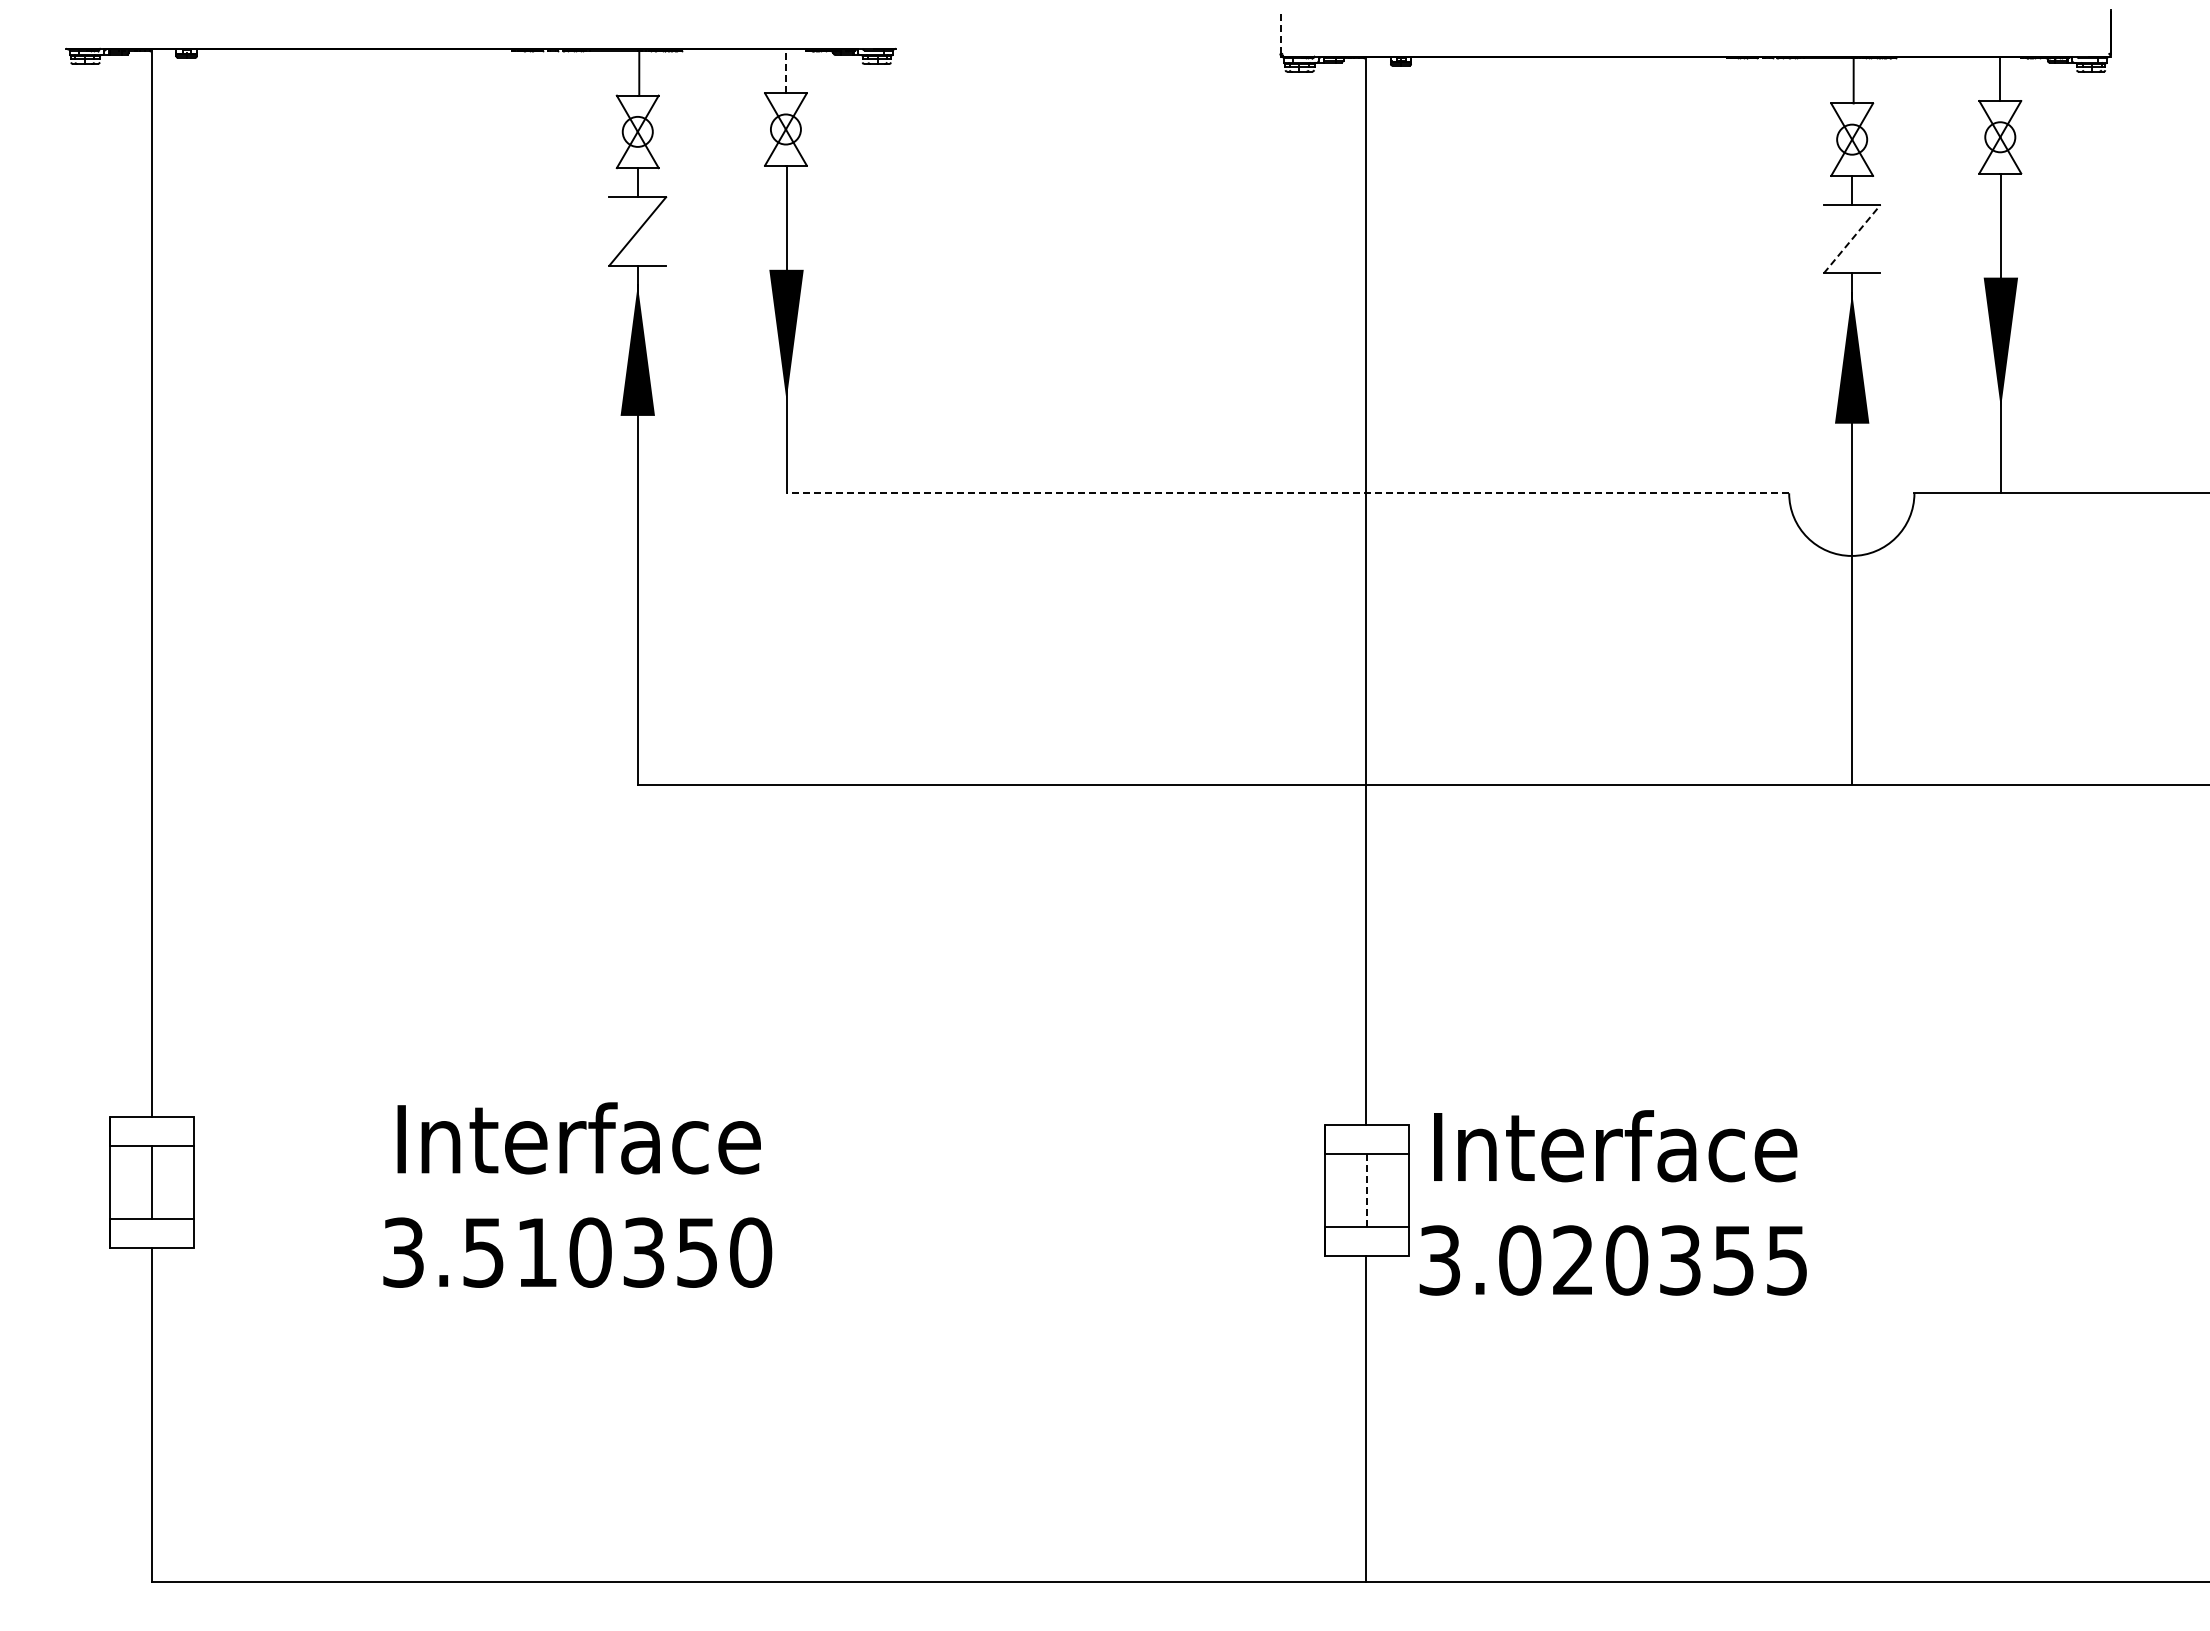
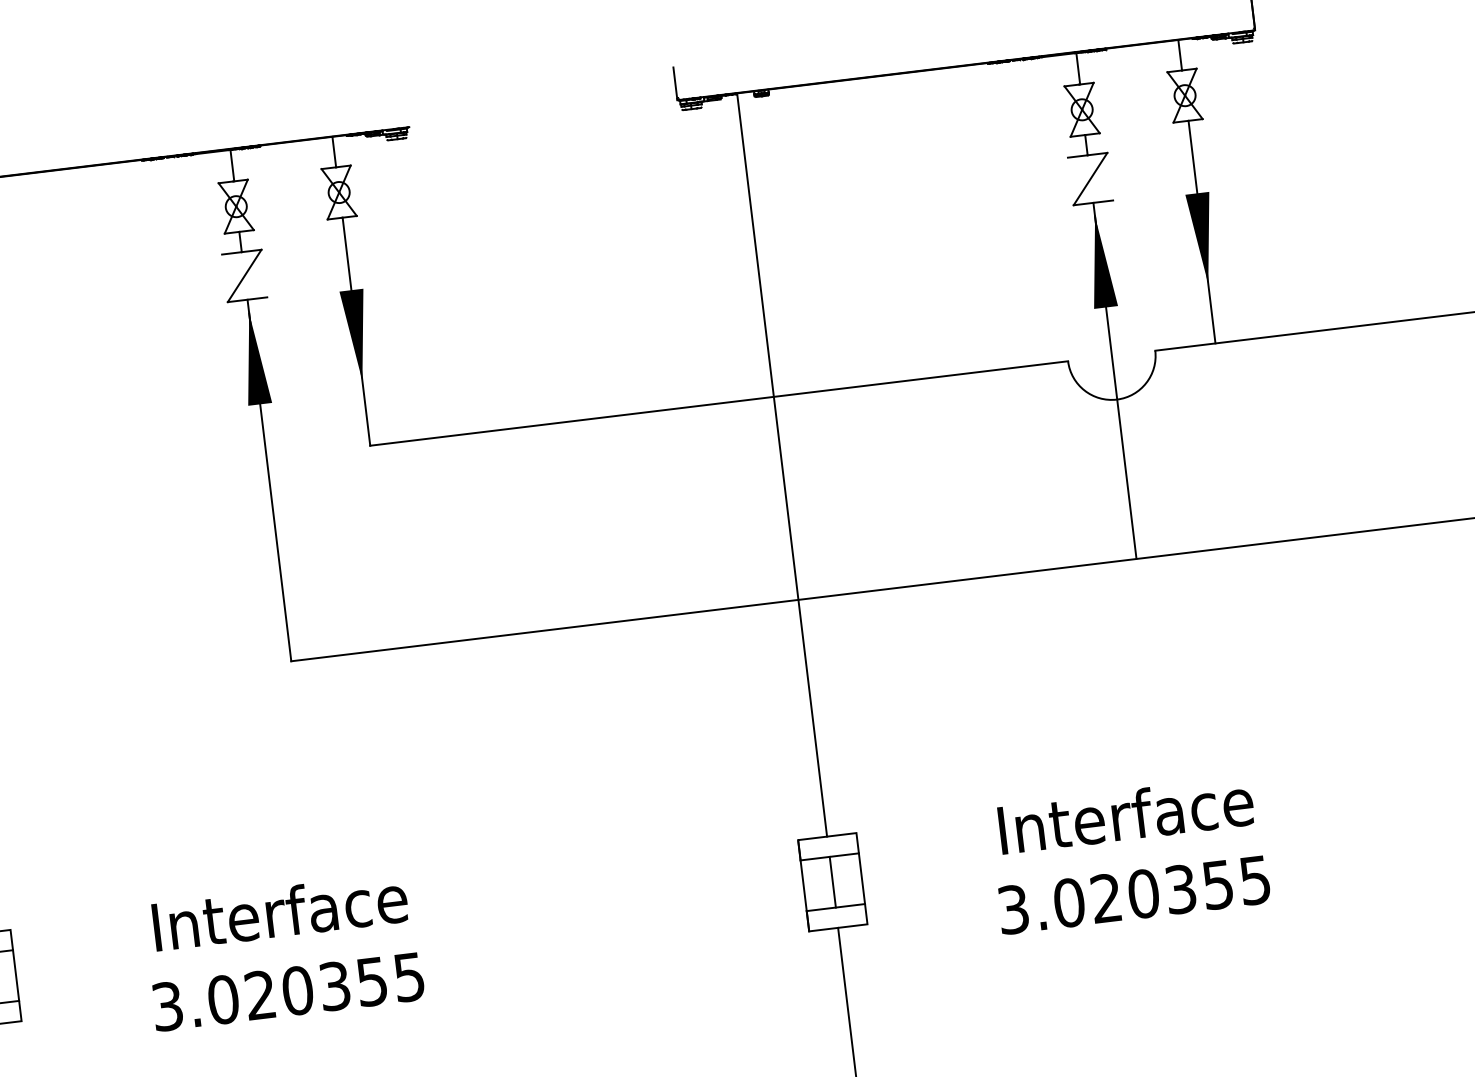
line: (1280, 31) -> (675, 82), dashed -> solid
line: (785, 71) -> (334, 152), dashed -> solid
line: (1852, 238) -> (1090, 178), dashed -> solid
line: (1287, 493) -> (718, 403), dashed -> solid
line: (1366, 1191) -> (832, 882), dashed -> solid
text: (1612, 1202) -> (1128, 854), moved
text: (617, 1252) -> (316, 988), 3.510350 -> 3.020355

